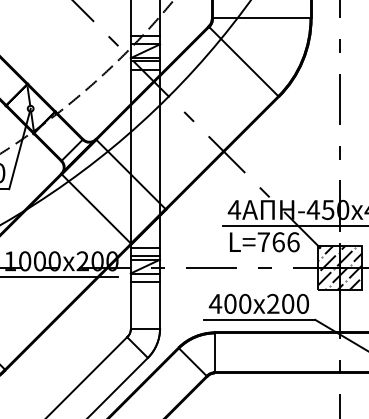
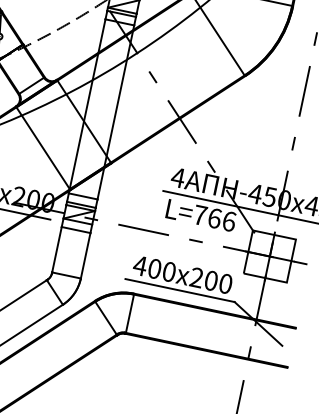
hatch: (340, 268) -> (269, 256), removed

